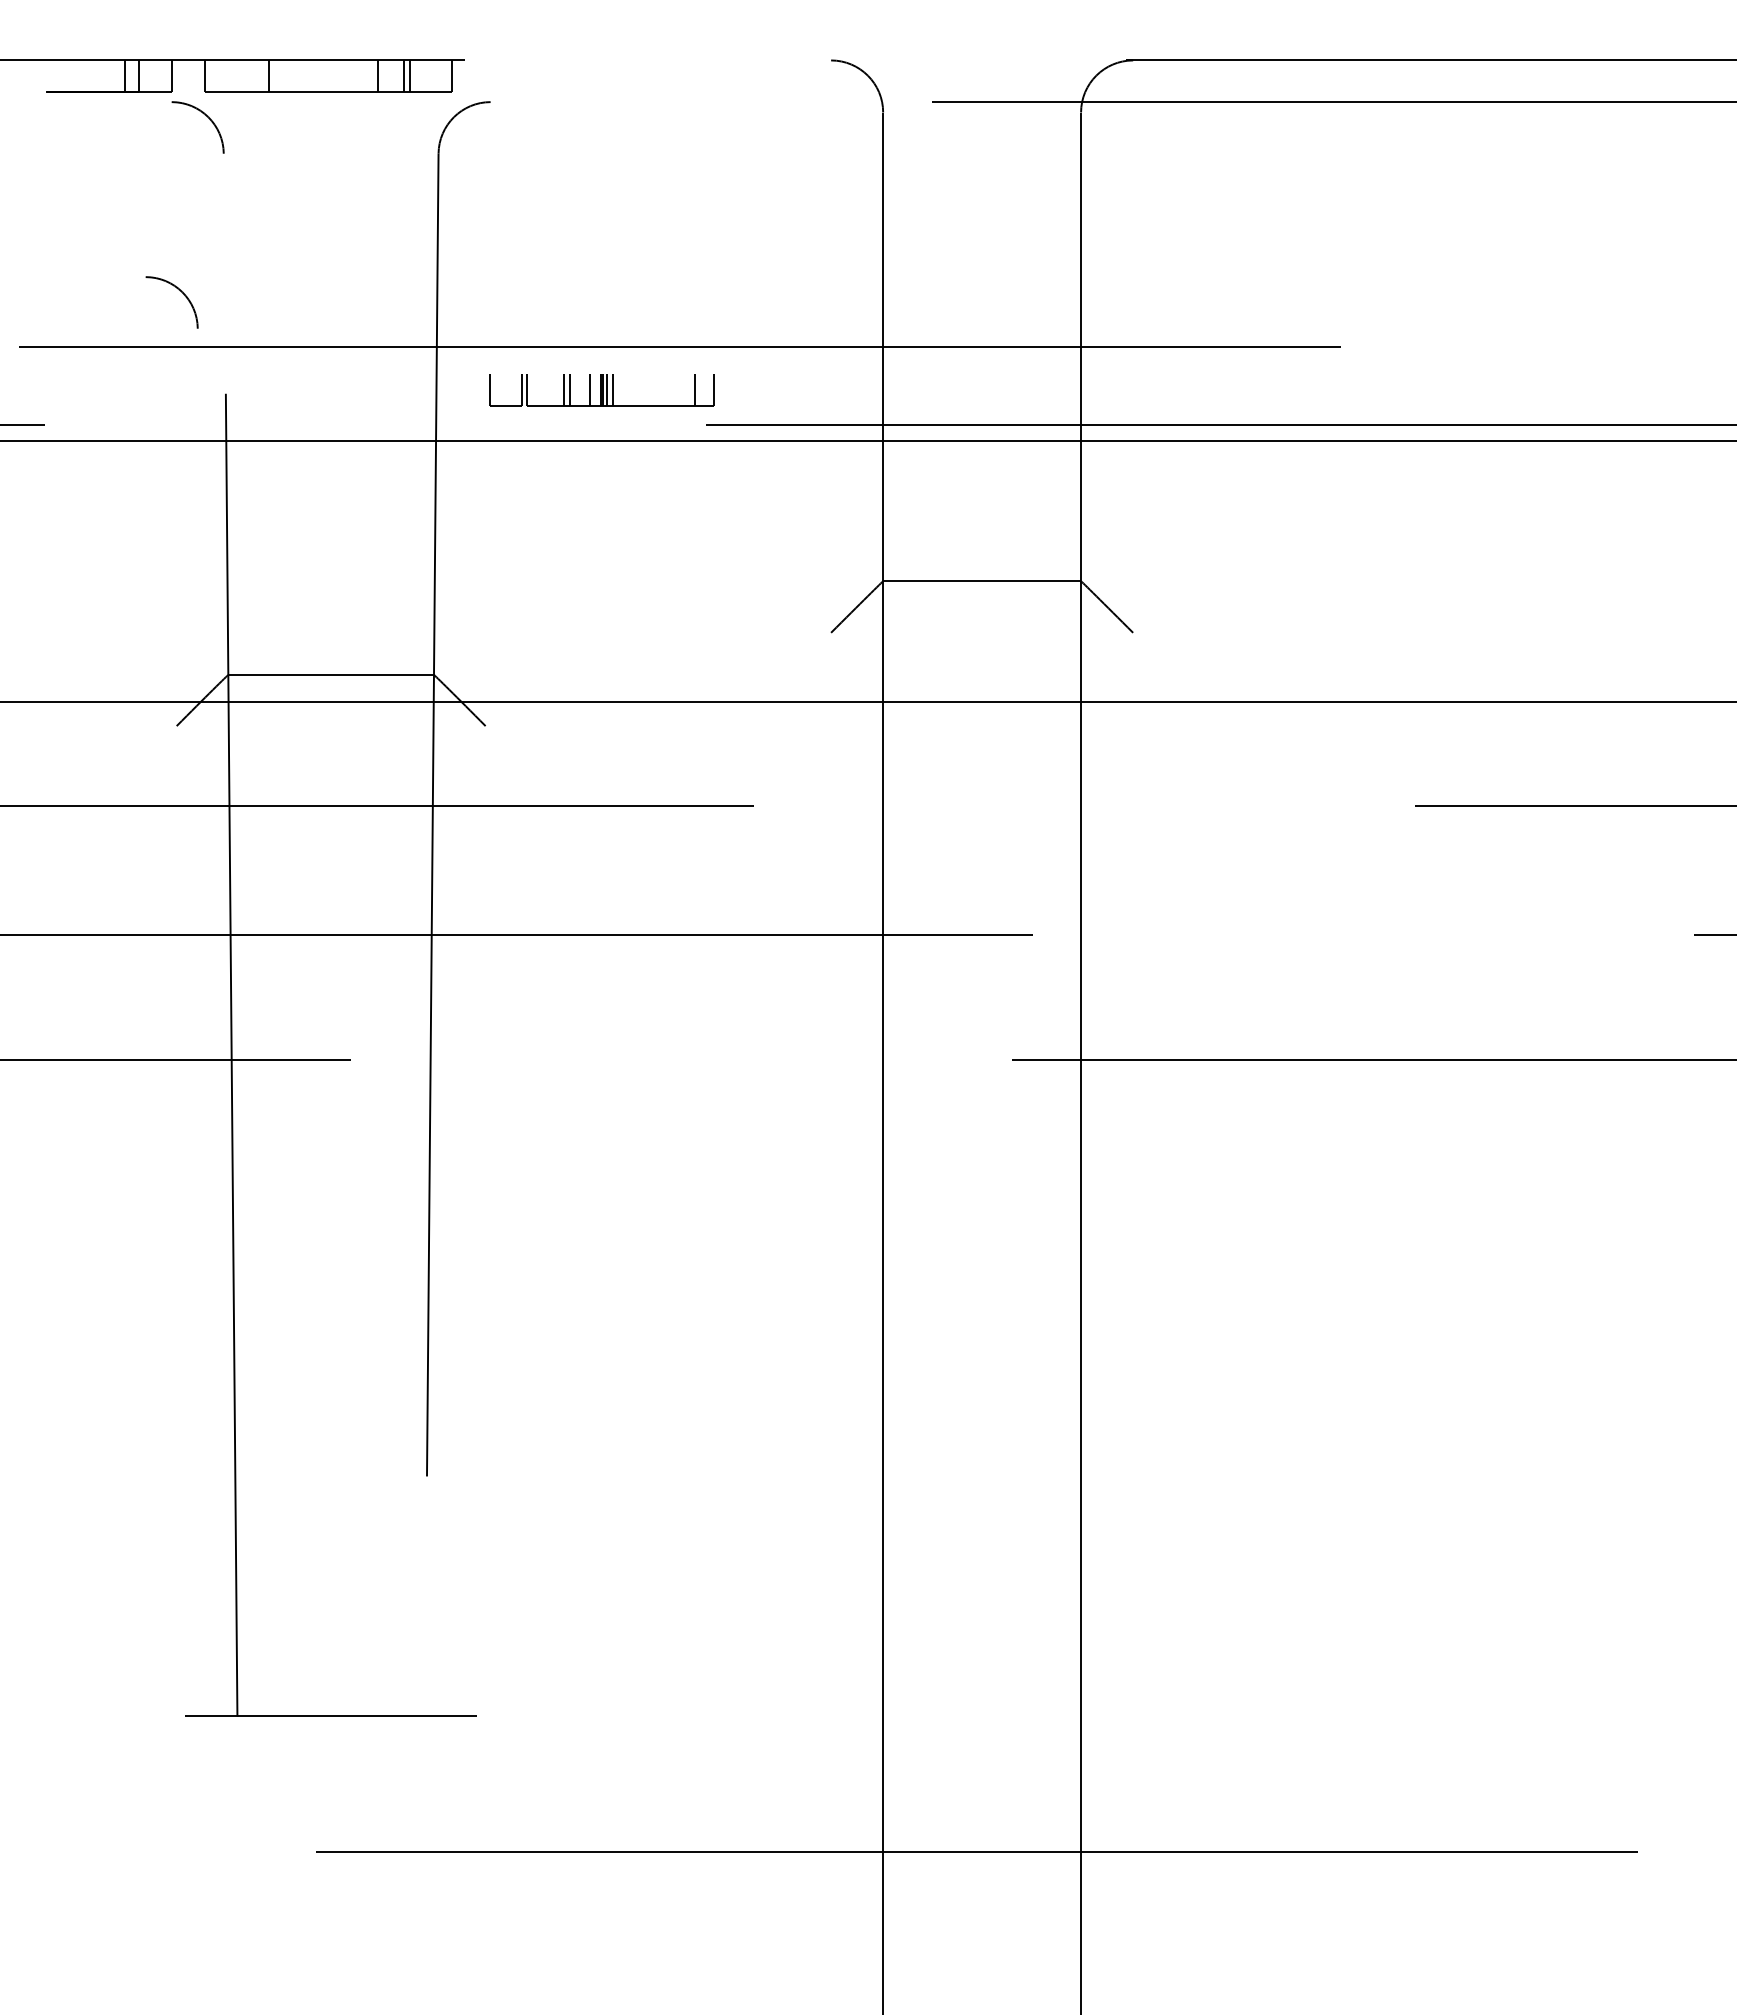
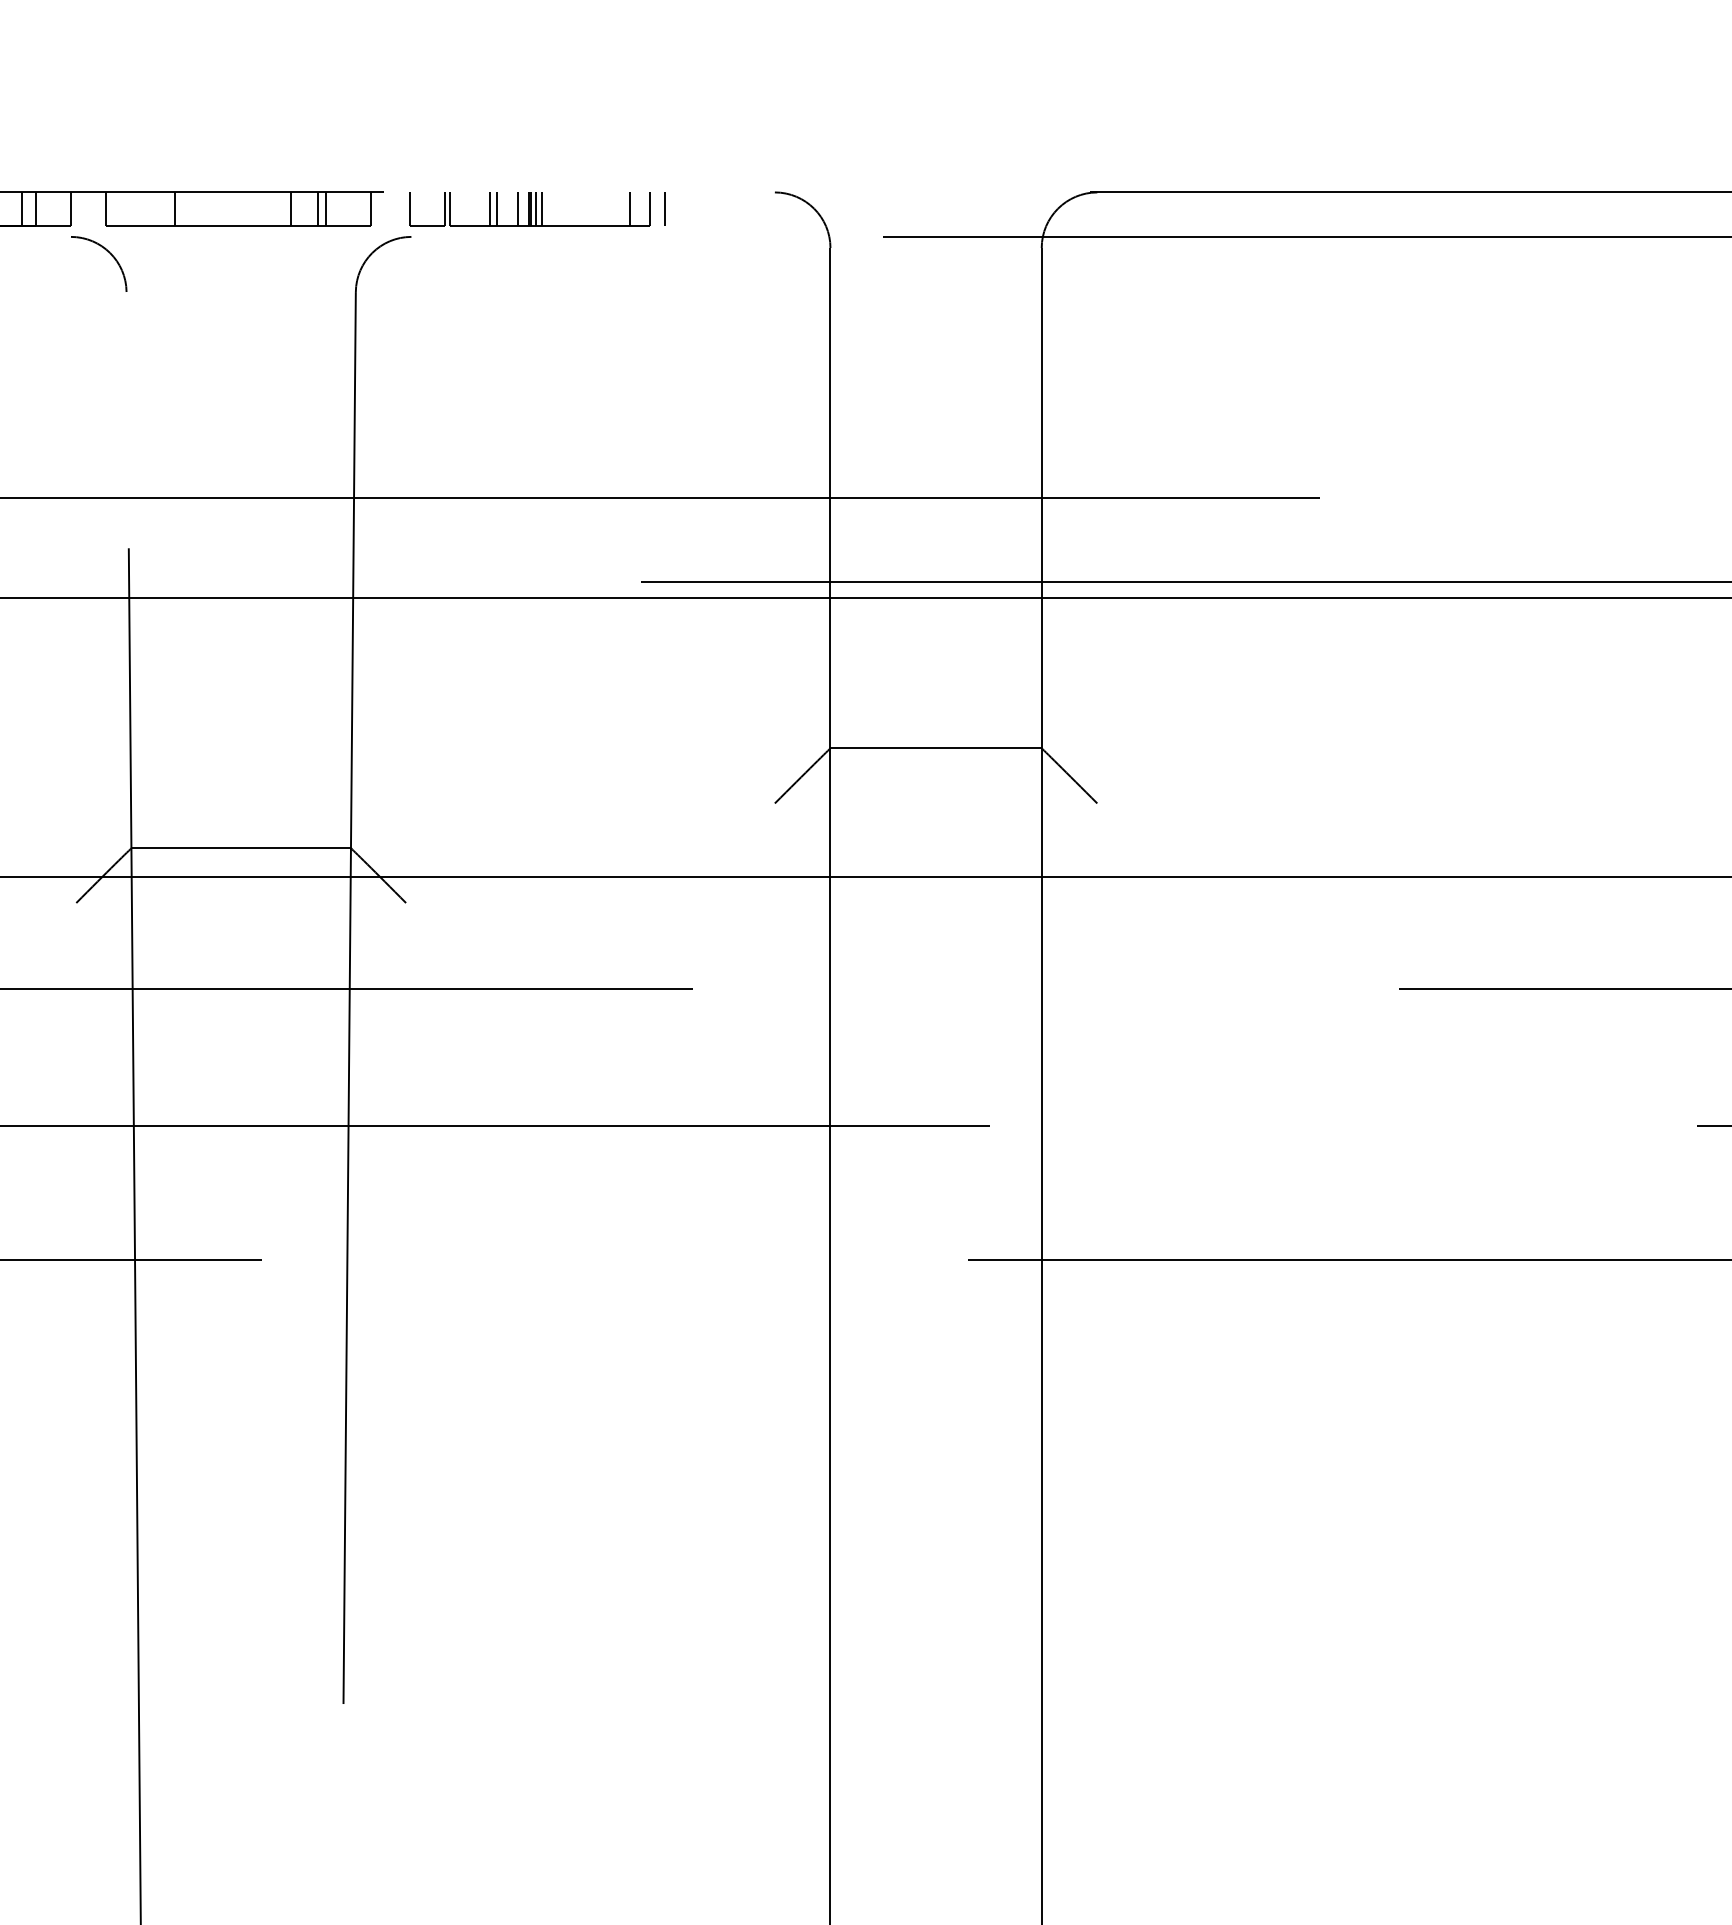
line: (727, 75) -> (664, 208), added
arc: (181, 292) -> (81, 440), removed
part: (601, 390) -> (529, 209), moved

